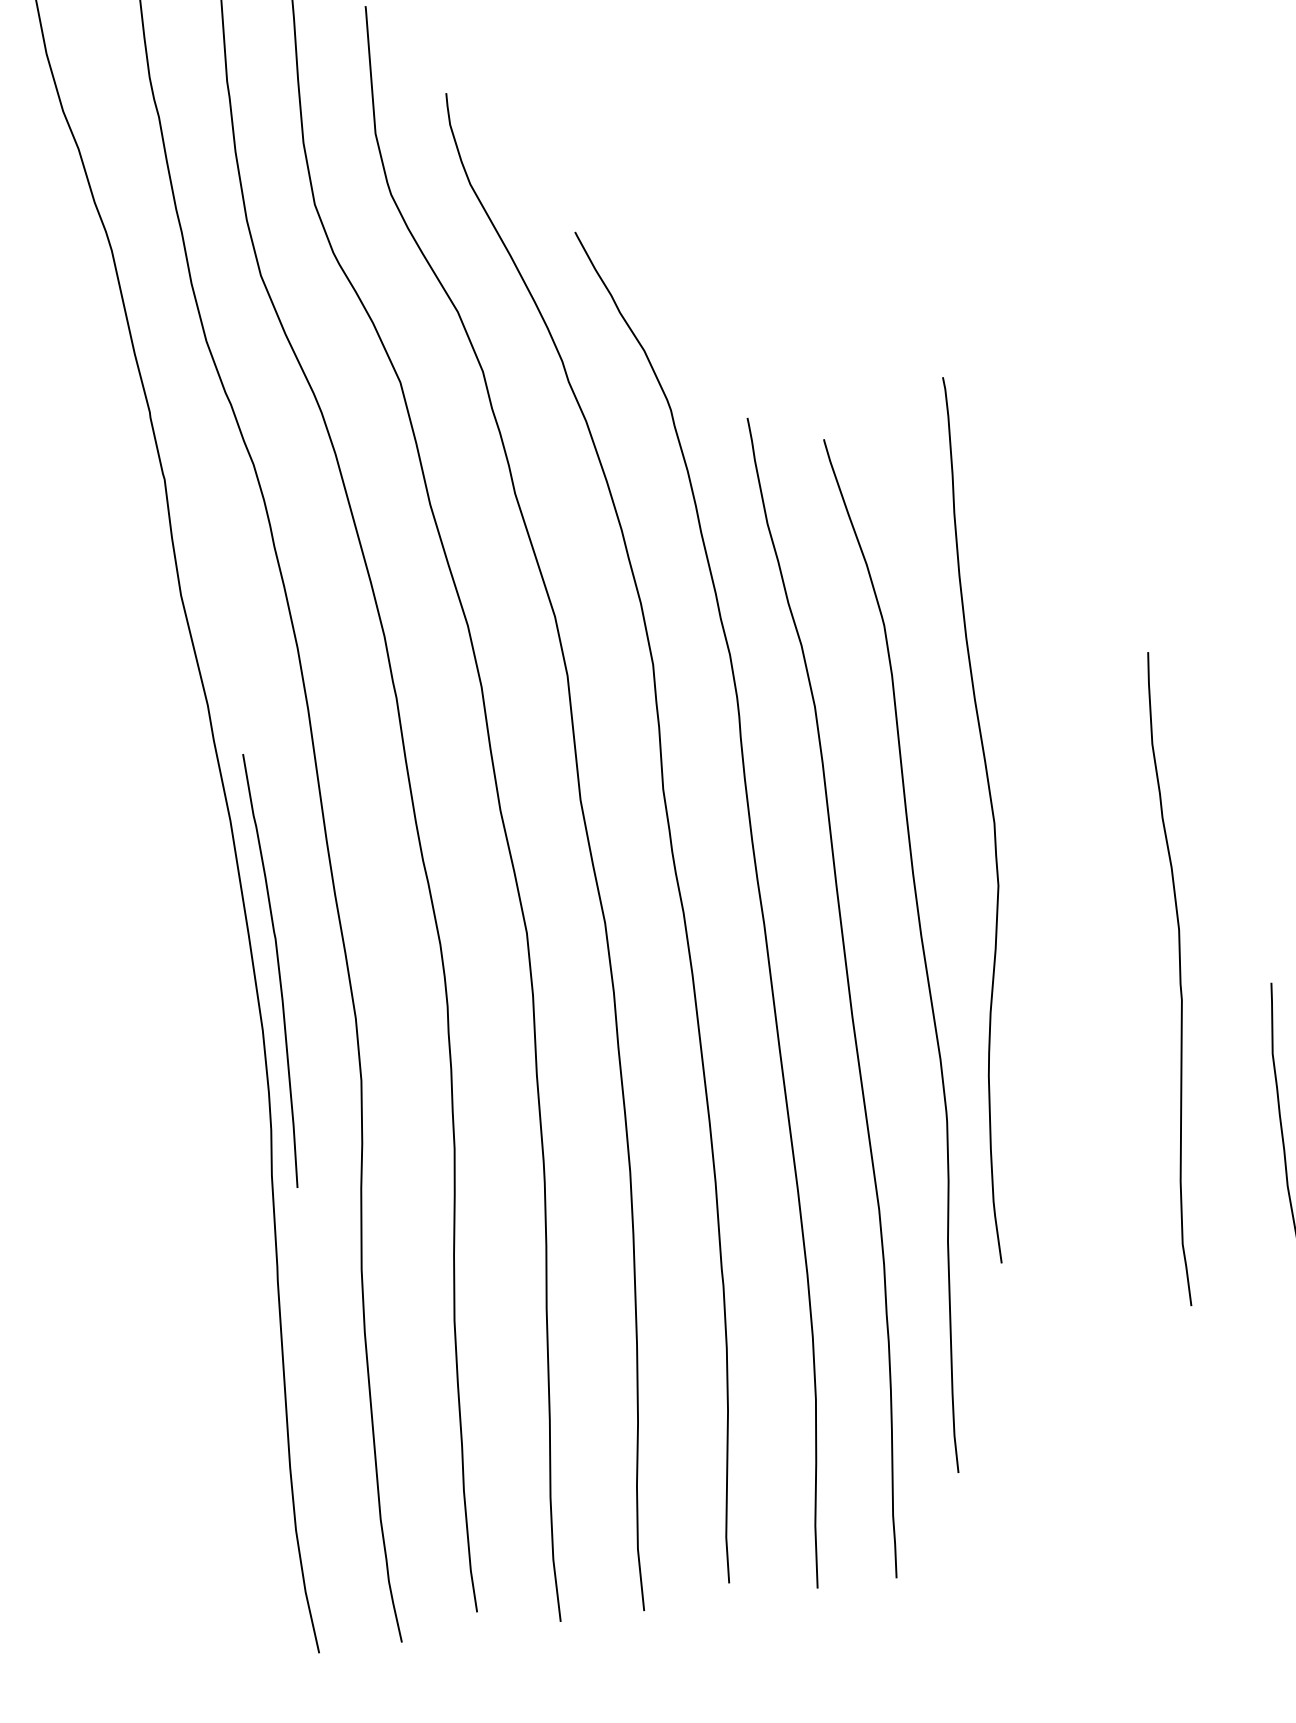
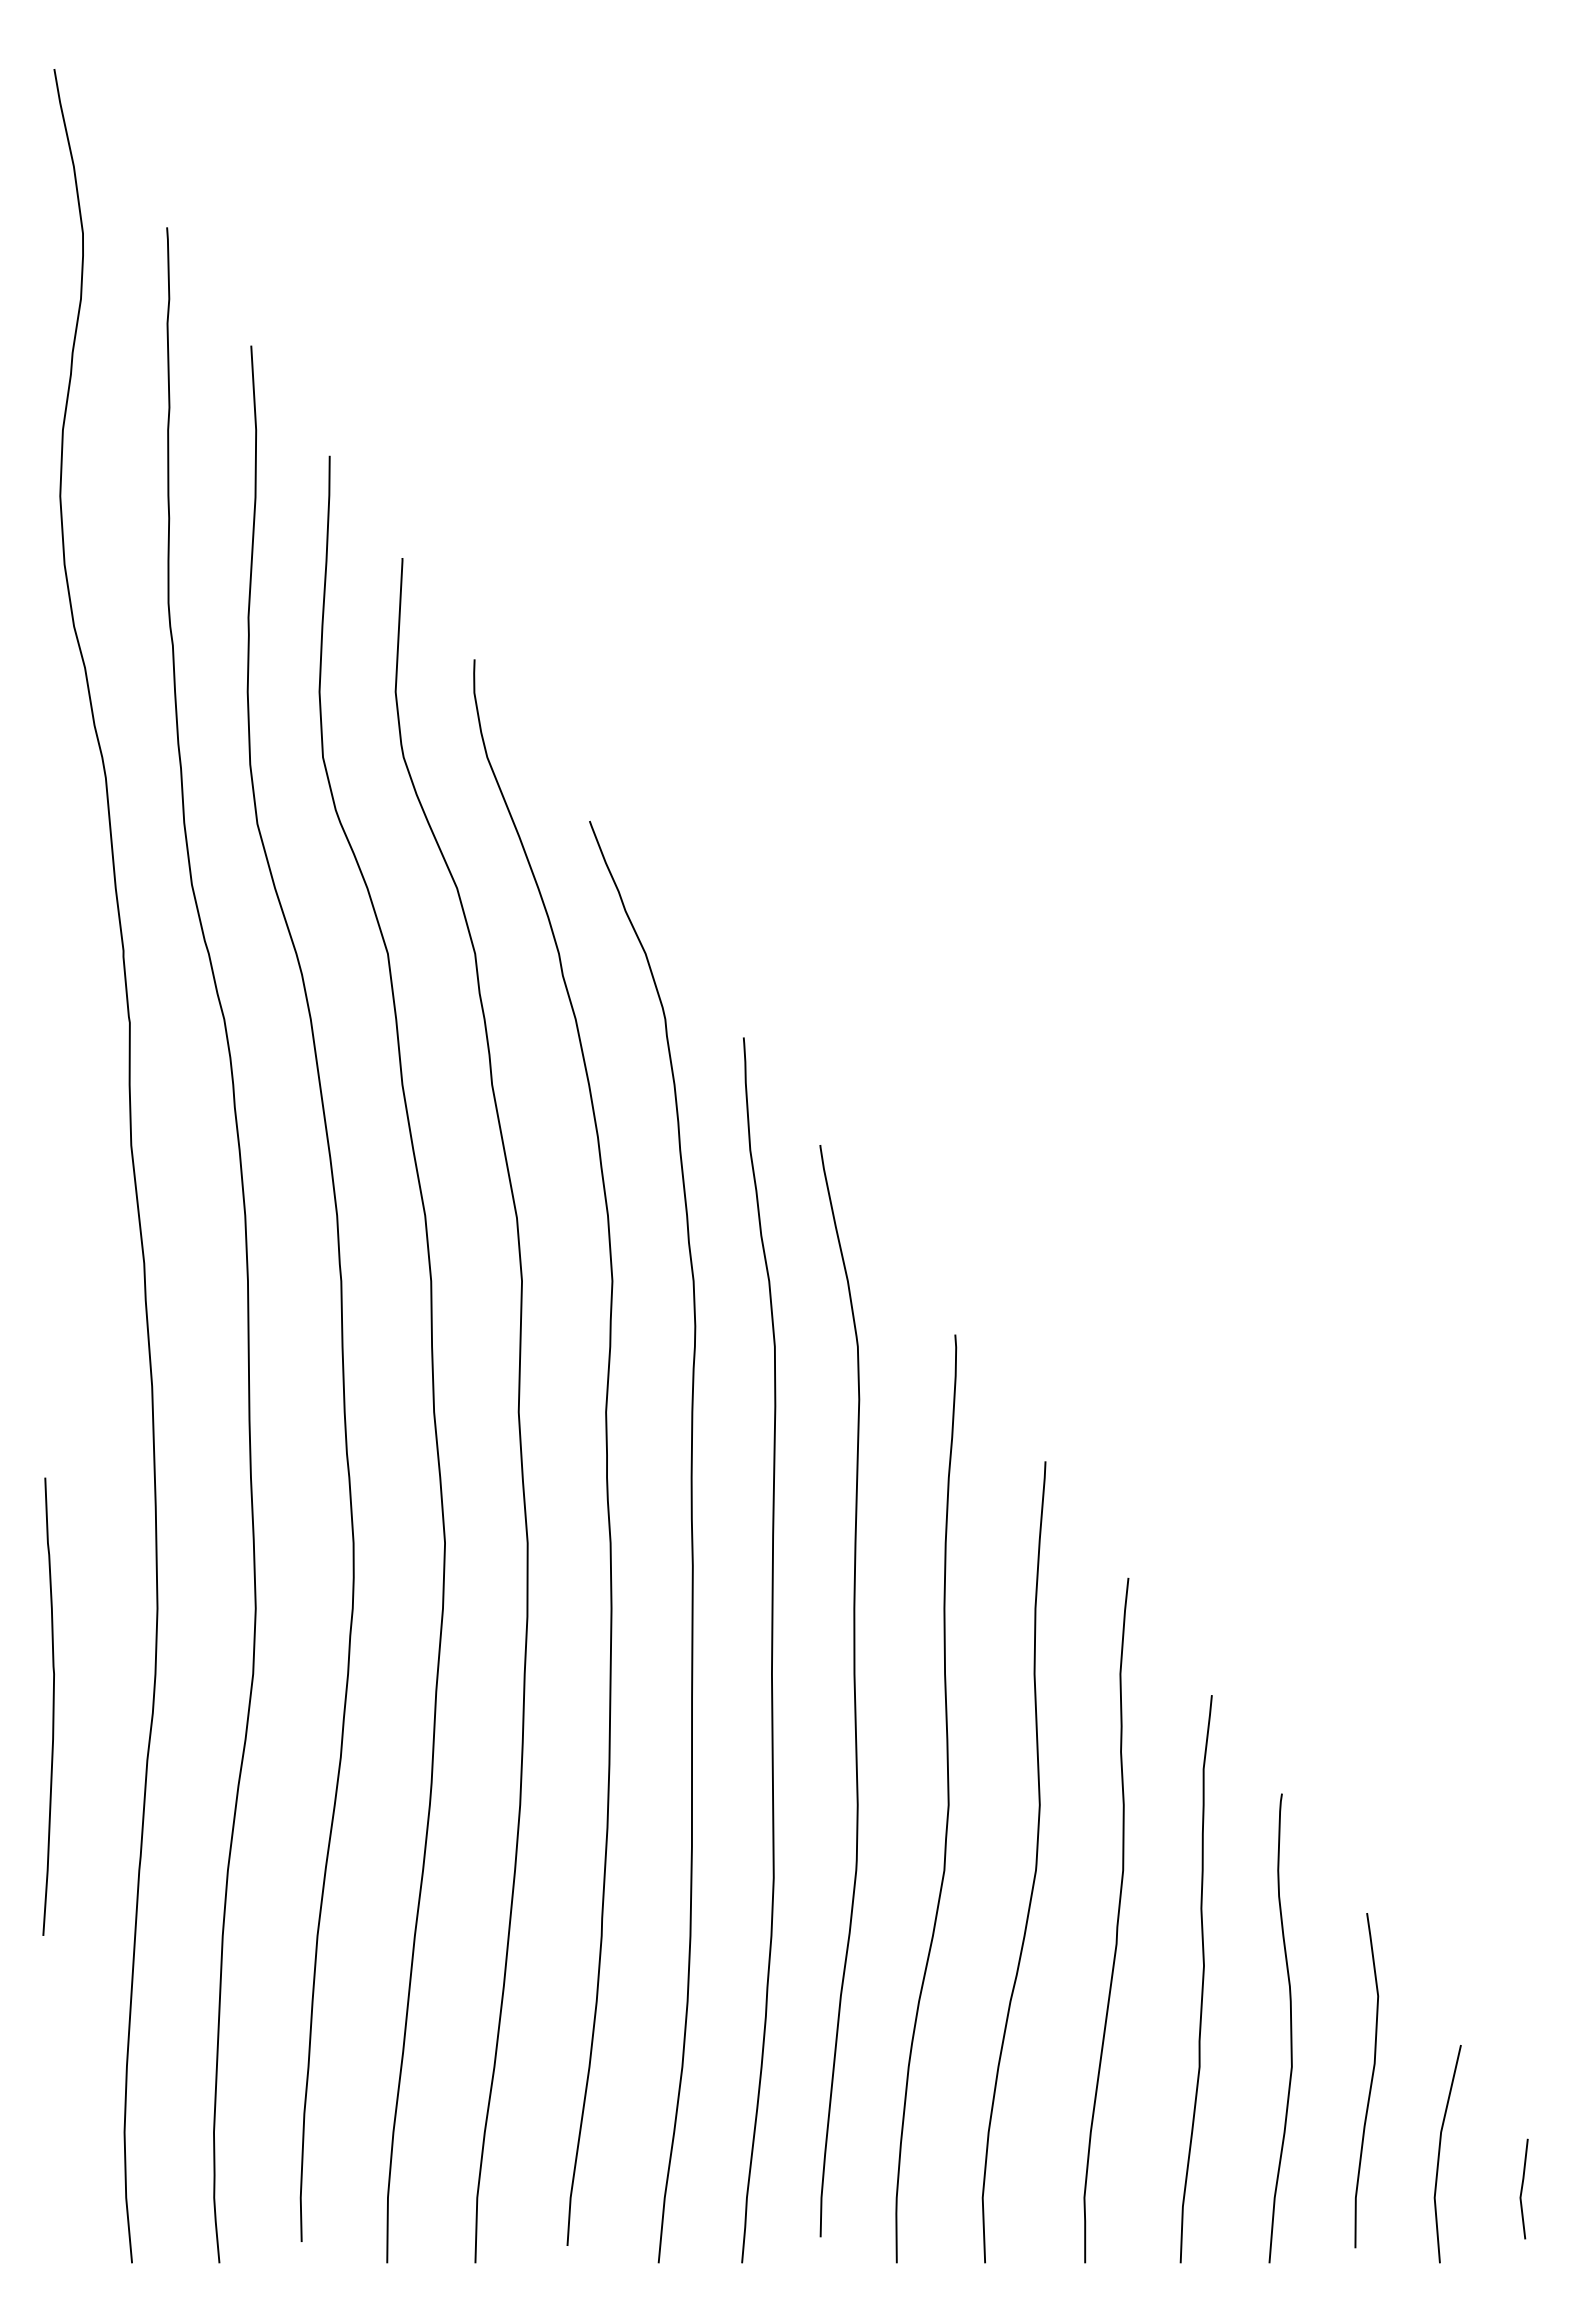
curve: (992, 817) -> (947, 1798), moved
curve: (922, 948) -> (853, 1687), moved
curve: (278, 969) -> (52, 1706), moved
curve: (1179, 979) -> (1116, 1922), moved
curve: (1125, 1162) -> (1035, 1862), added

